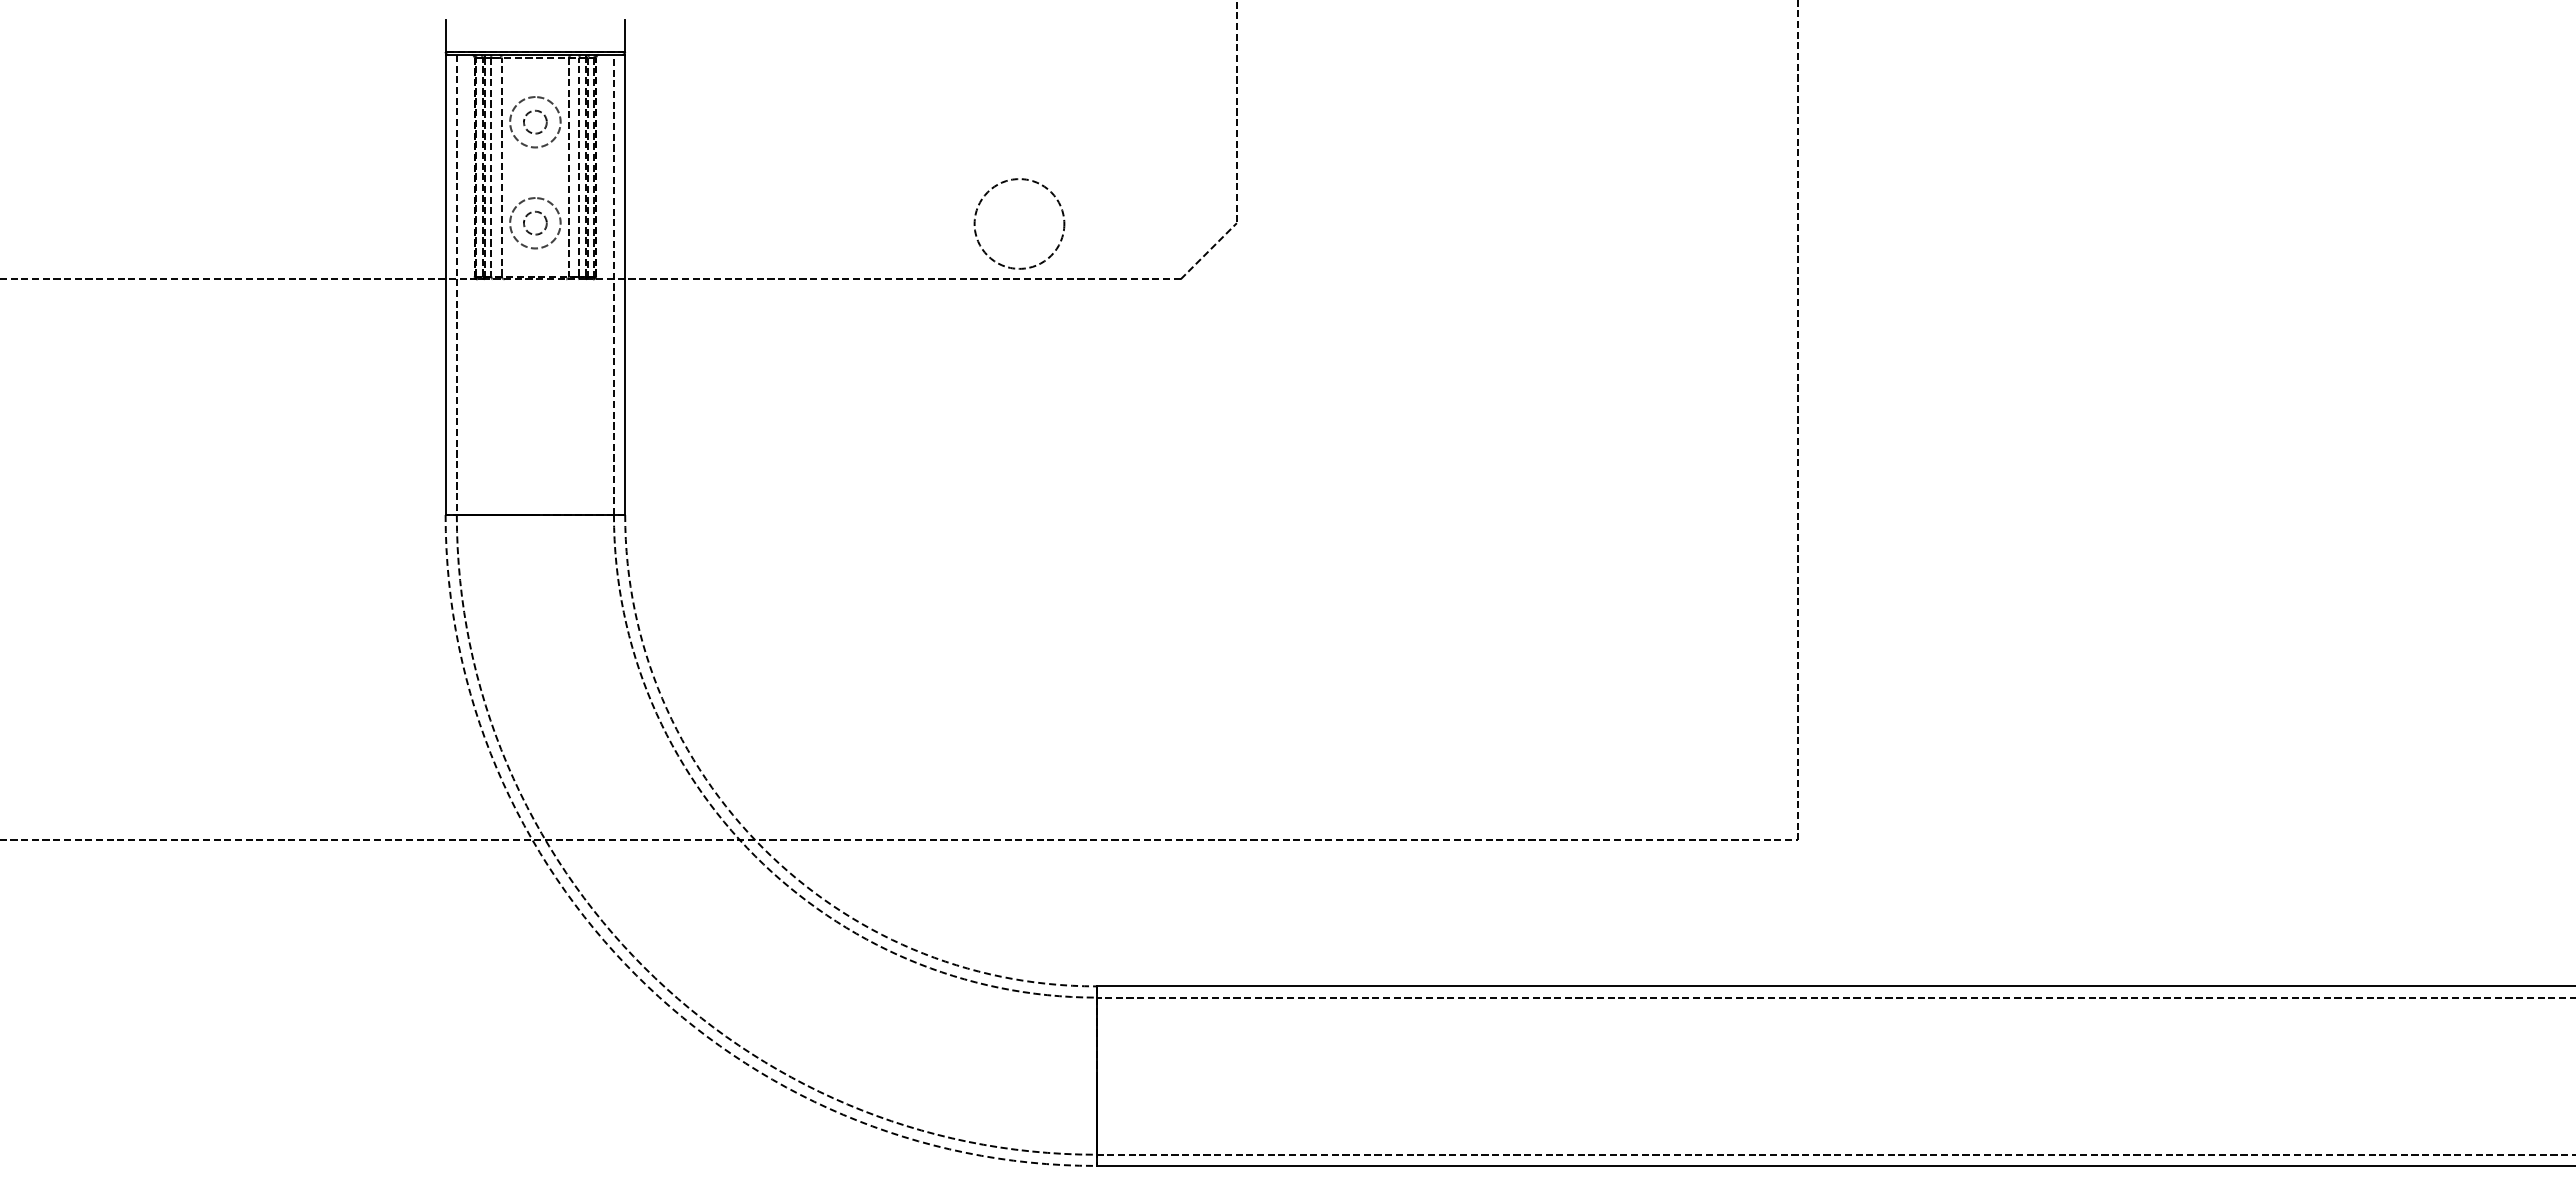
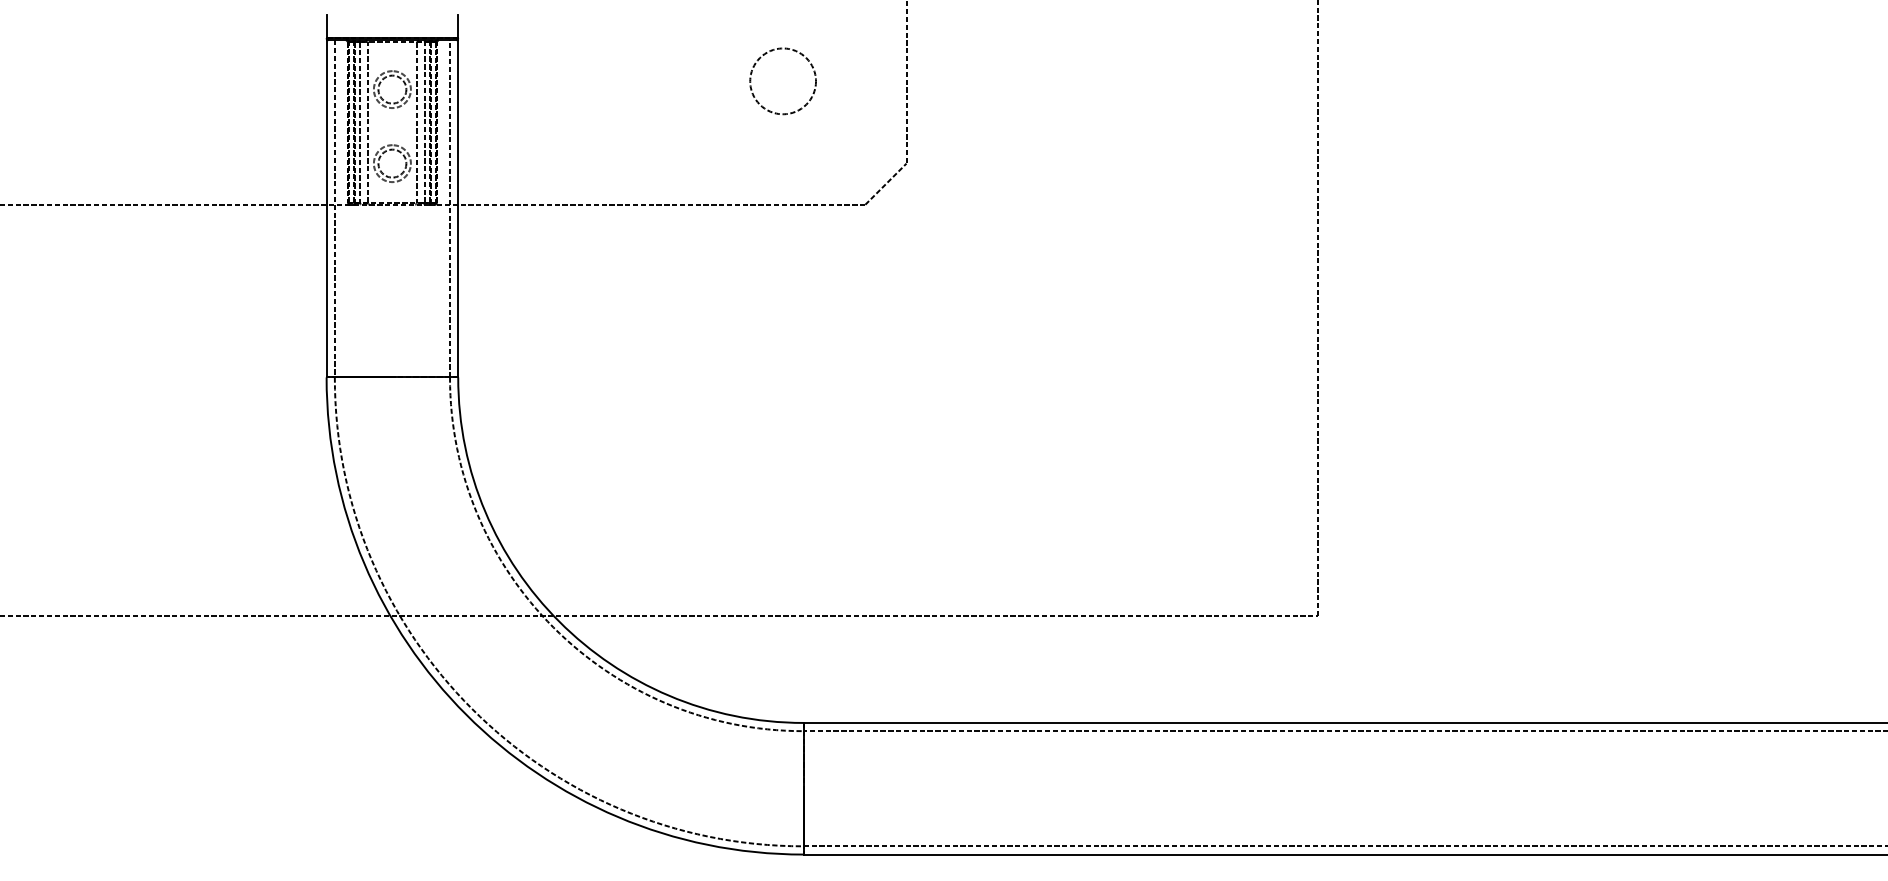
circle: (535, 122) -> (392, 89), size x1.67
circle: (535, 223) -> (392, 163), size x1.67
circle: (1019, 223) -> (783, 81), moved
arc: (763, 848) -> (559, 621), dashed -> solid
arc: (636, 975) -> (466, 714), dashed -> solid

